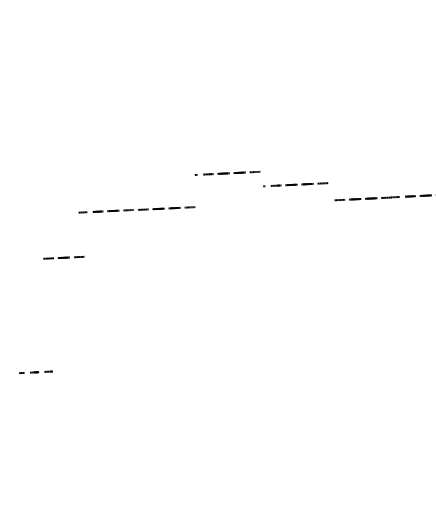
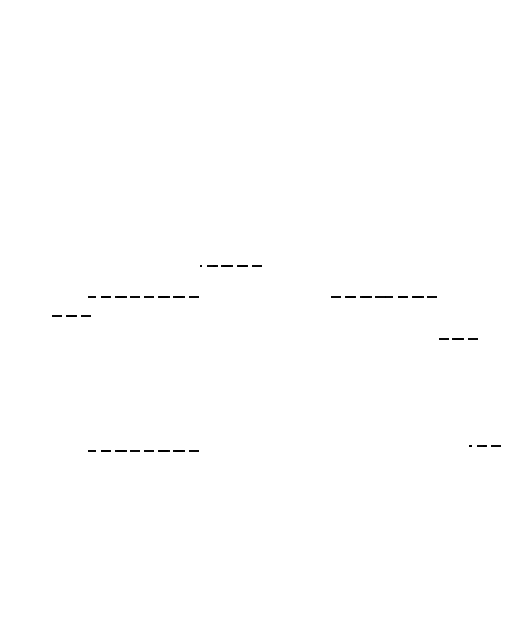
line: (295, 183) -> (294, 279), removed
line: (63, 257) -> (71, 315), moved
line: (35, 371) -> (39, 445), removed
line: (146, 371) -> (144, 450), added

